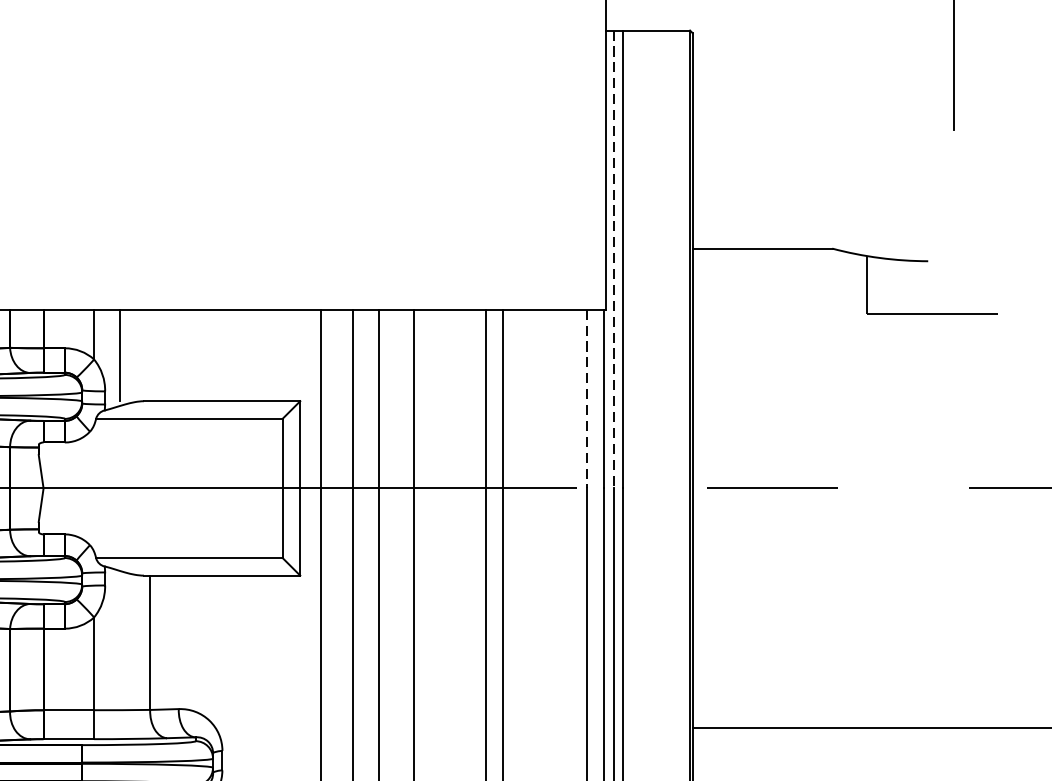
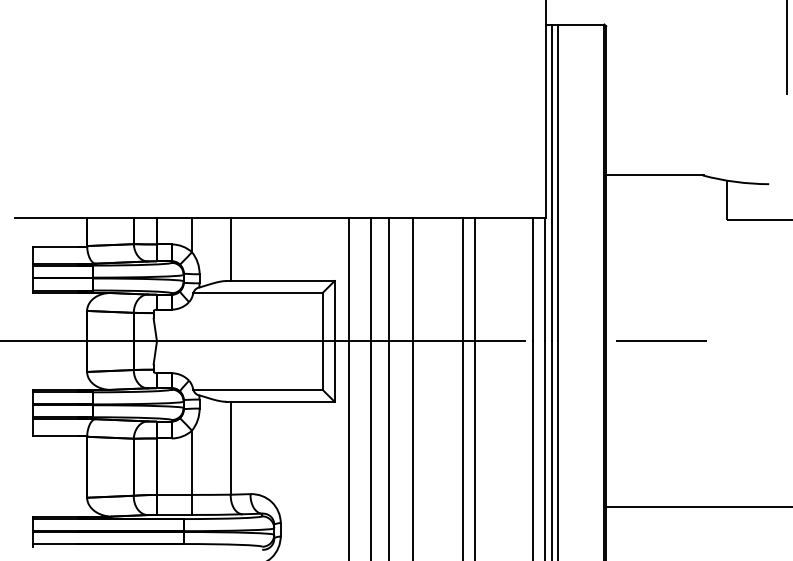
line: (613, 260) -> (551, 183), dashed -> solid
line: (119, 355) -> (230, 249), moved
line: (586, 398) -> (532, 279), dashed -> solid

